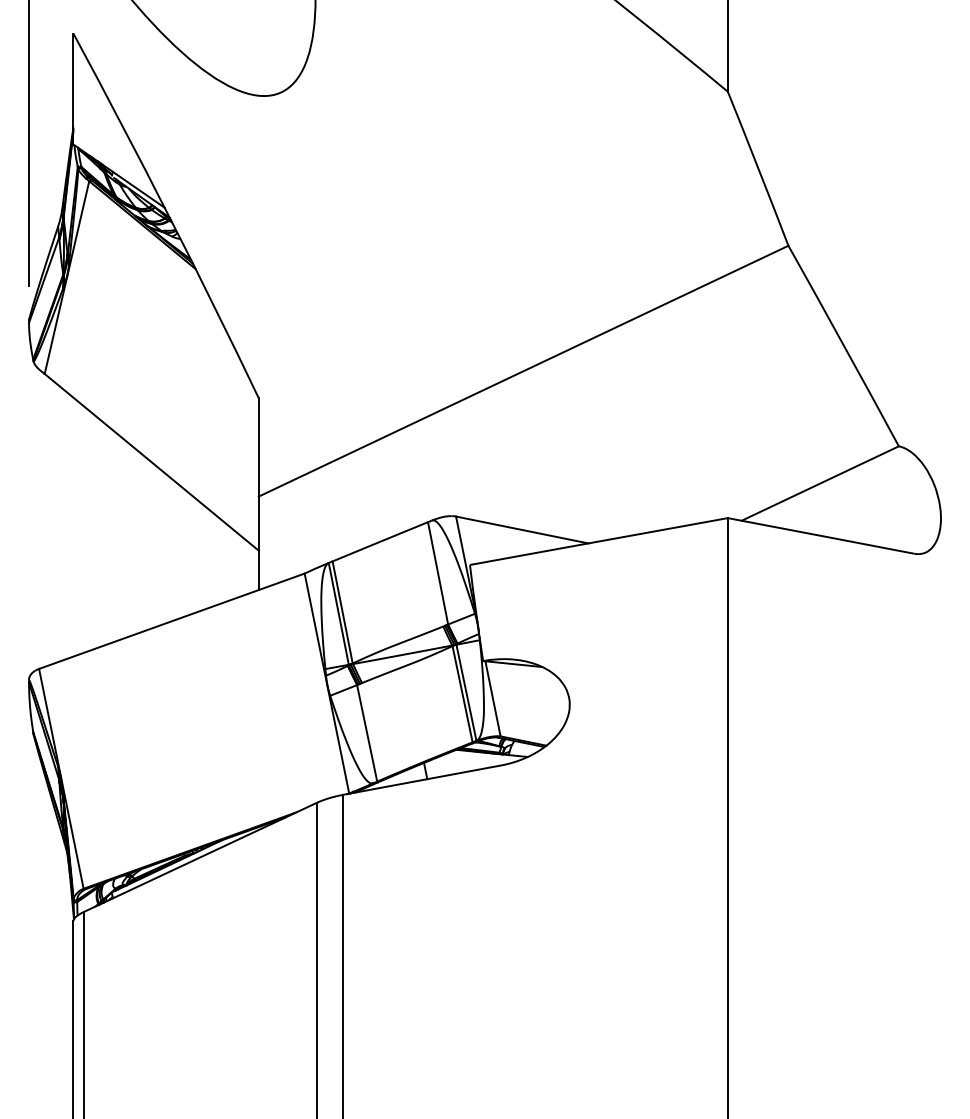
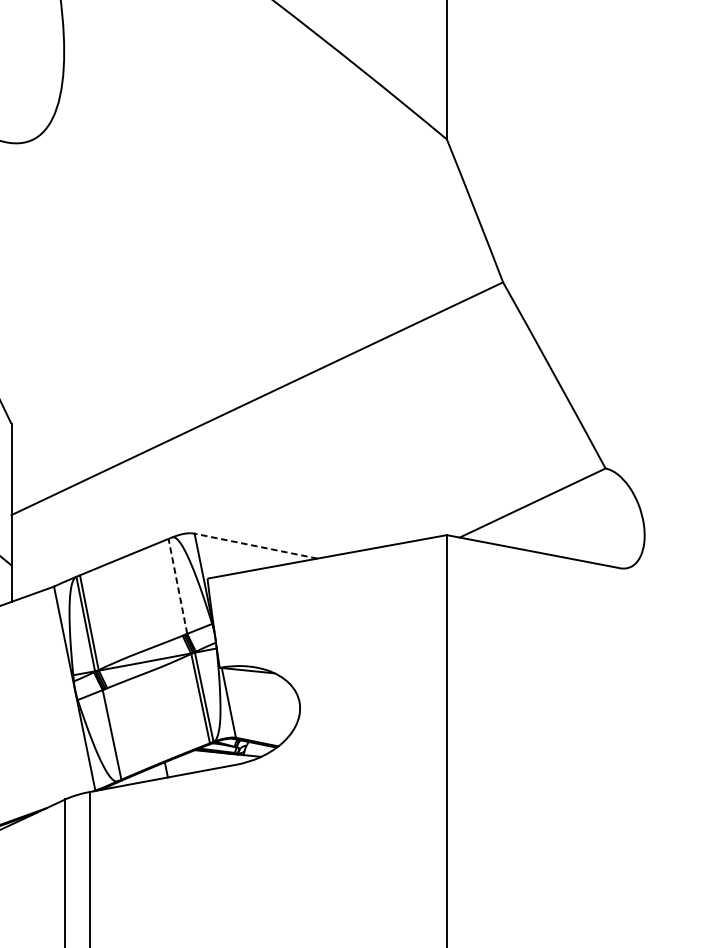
line: (522, 530) -> (256, 546), solid -> dashed
line: (438, 572) -> (178, 585), solid -> dashed

